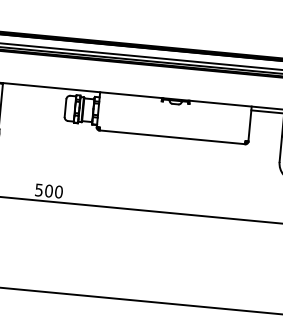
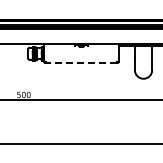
line: (172, 138) -> (81, 63), solid -> dashed

